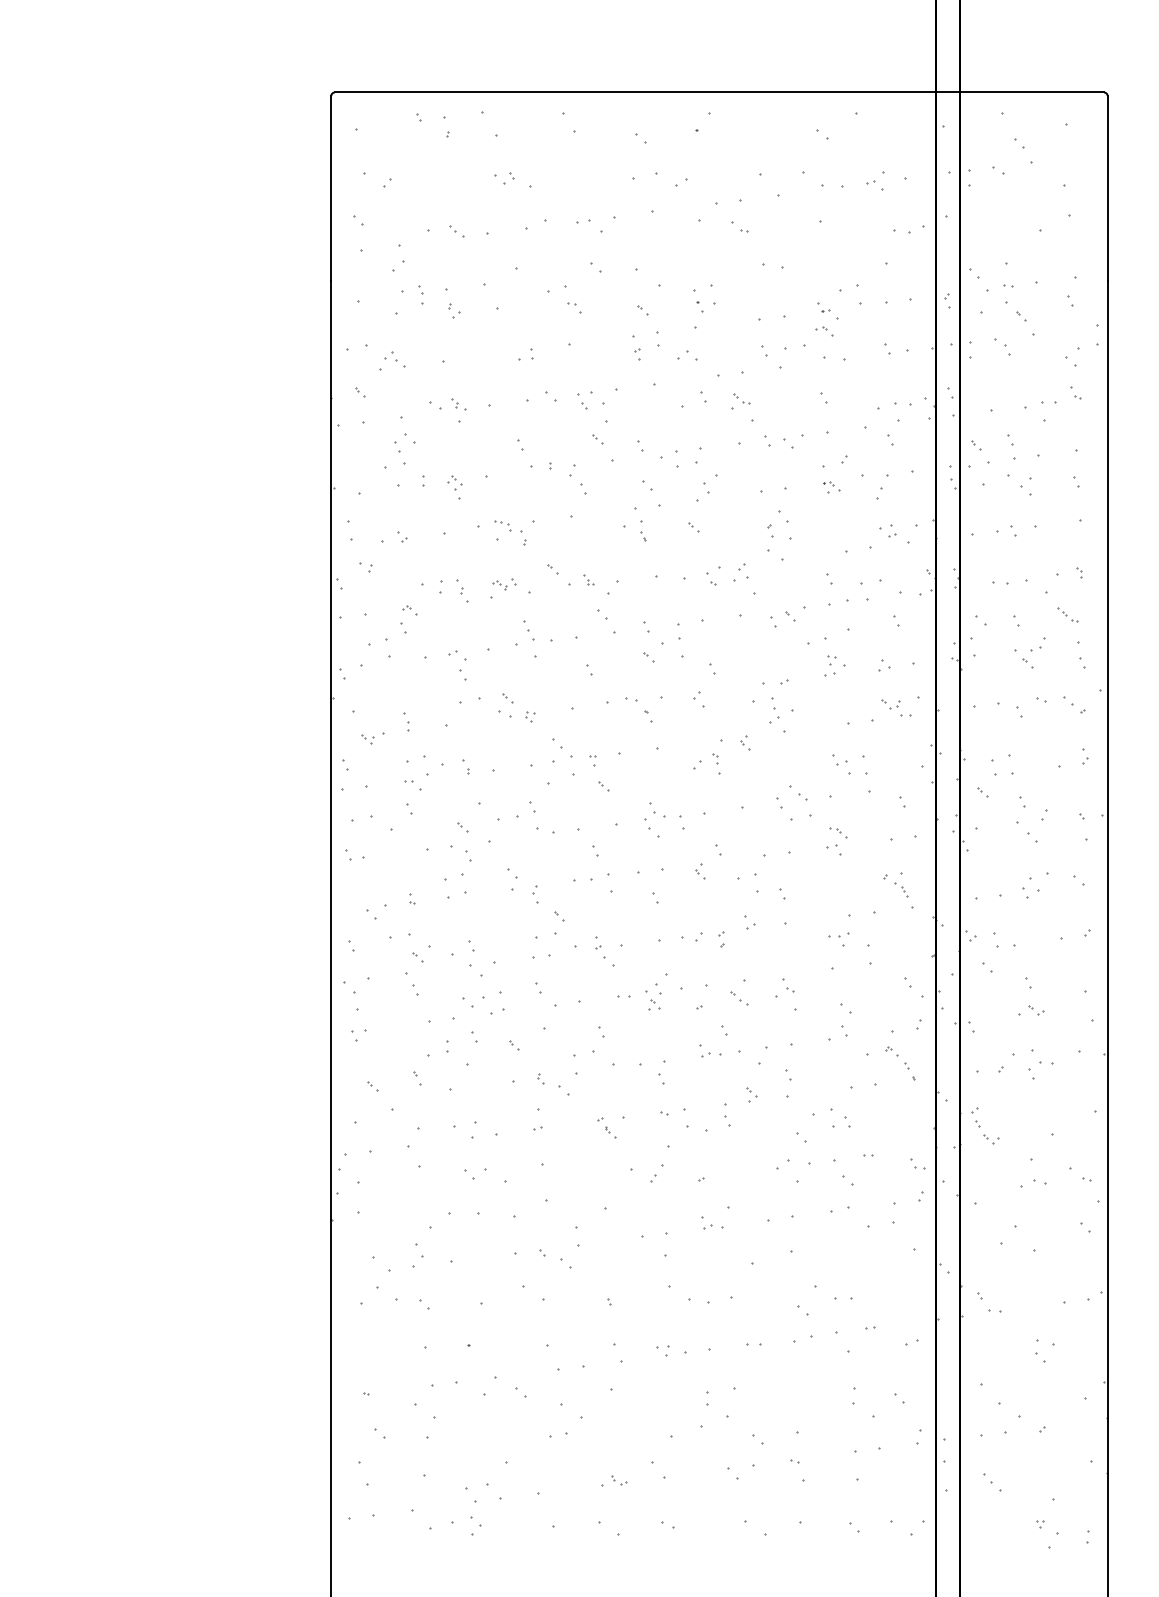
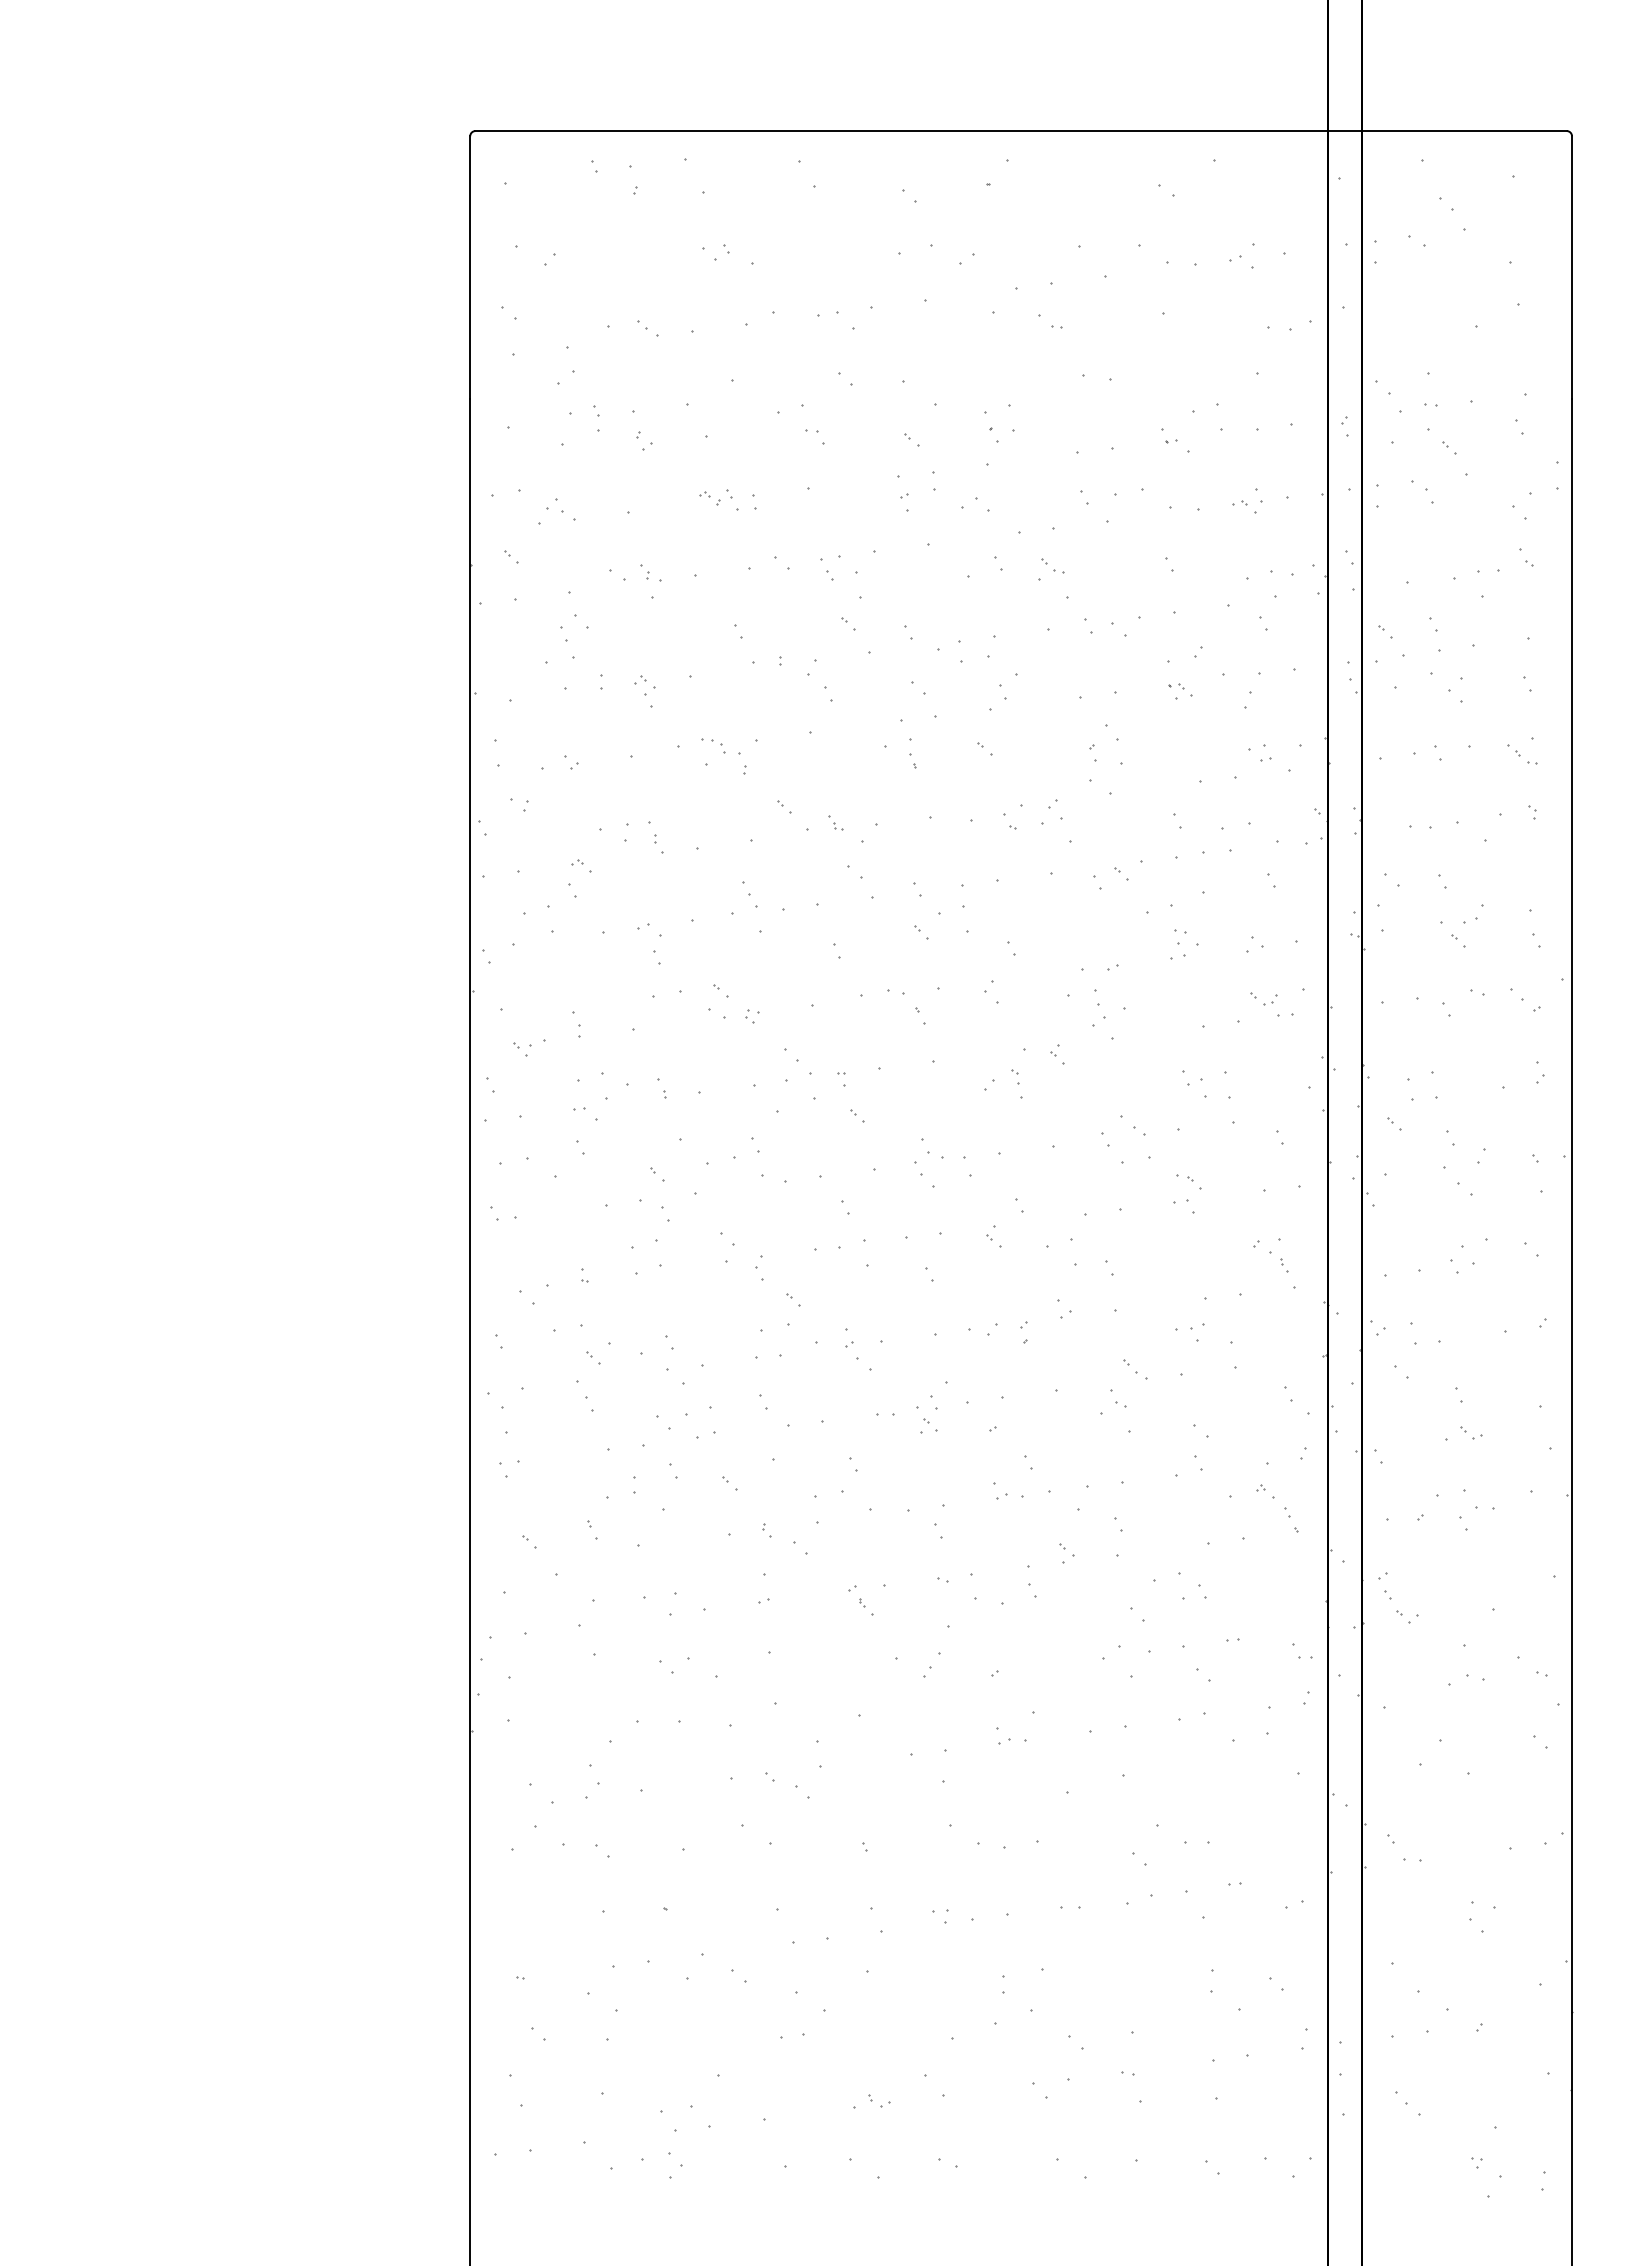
part: (824, 331) -> (1243, 507), moved
part: (504, 584) -> (716, 497), moved
part: (1067, 614) -> (1522, 754), moved
part: (739, 998) -> (1136, 1369), moved

